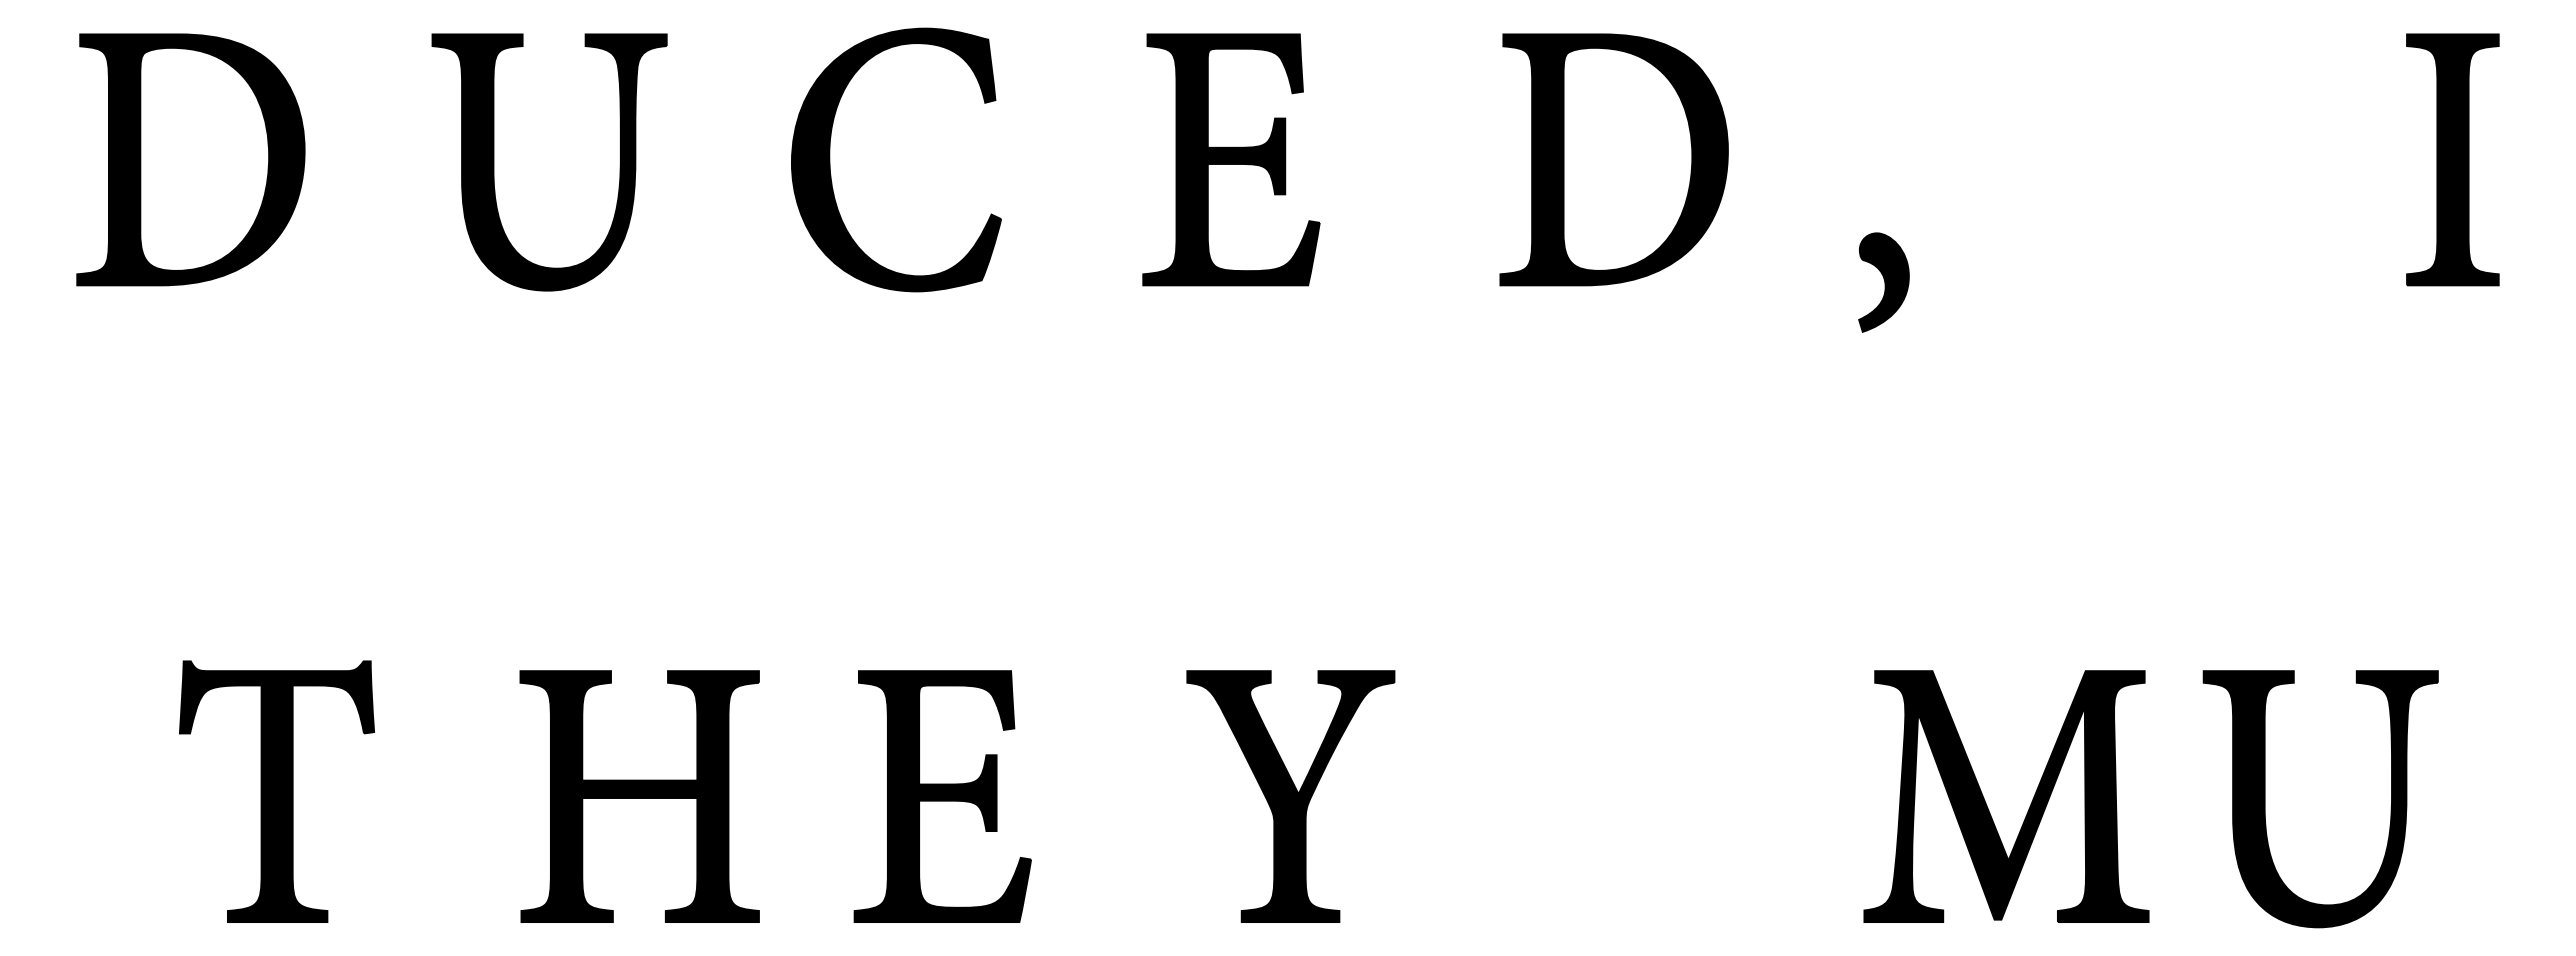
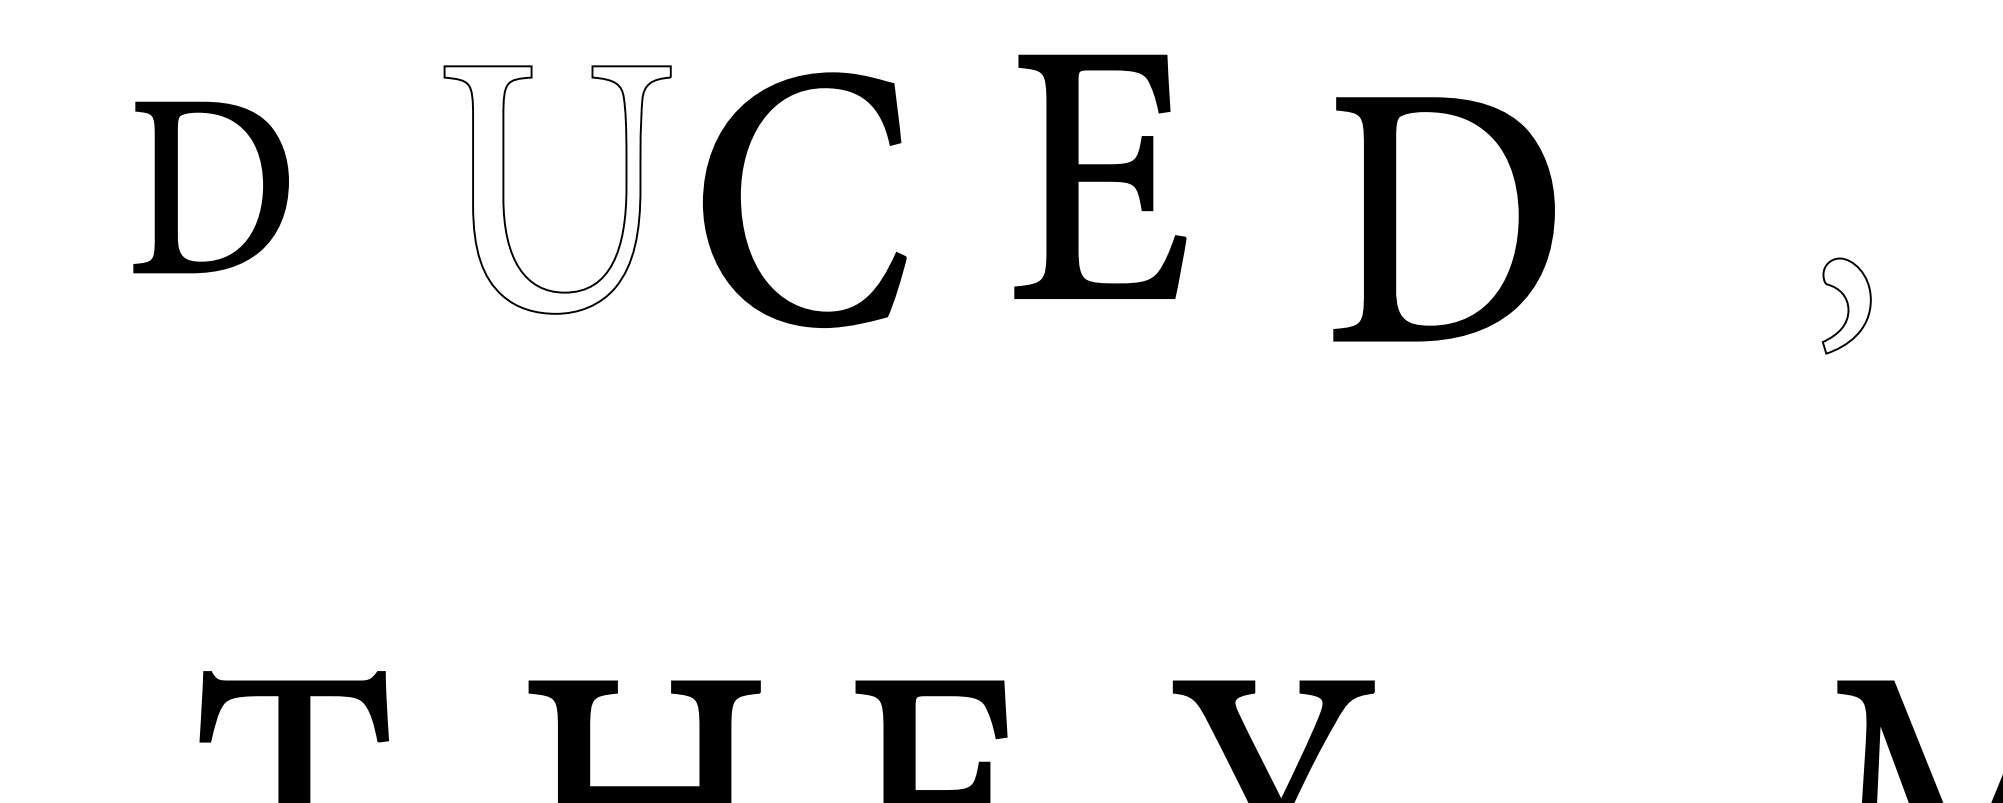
part: (190, 159) -> (210, 187), size x0.7
part: (830, 159) -> (741, 199), moved
part: (1231, 159) -> (1100, 176), moved
part: (1613, 159) -> (1443, 219), moved
fill: (549, 162) -> (557, 190), removed
fill: (1883, 282) -> (1846, 305), removed

